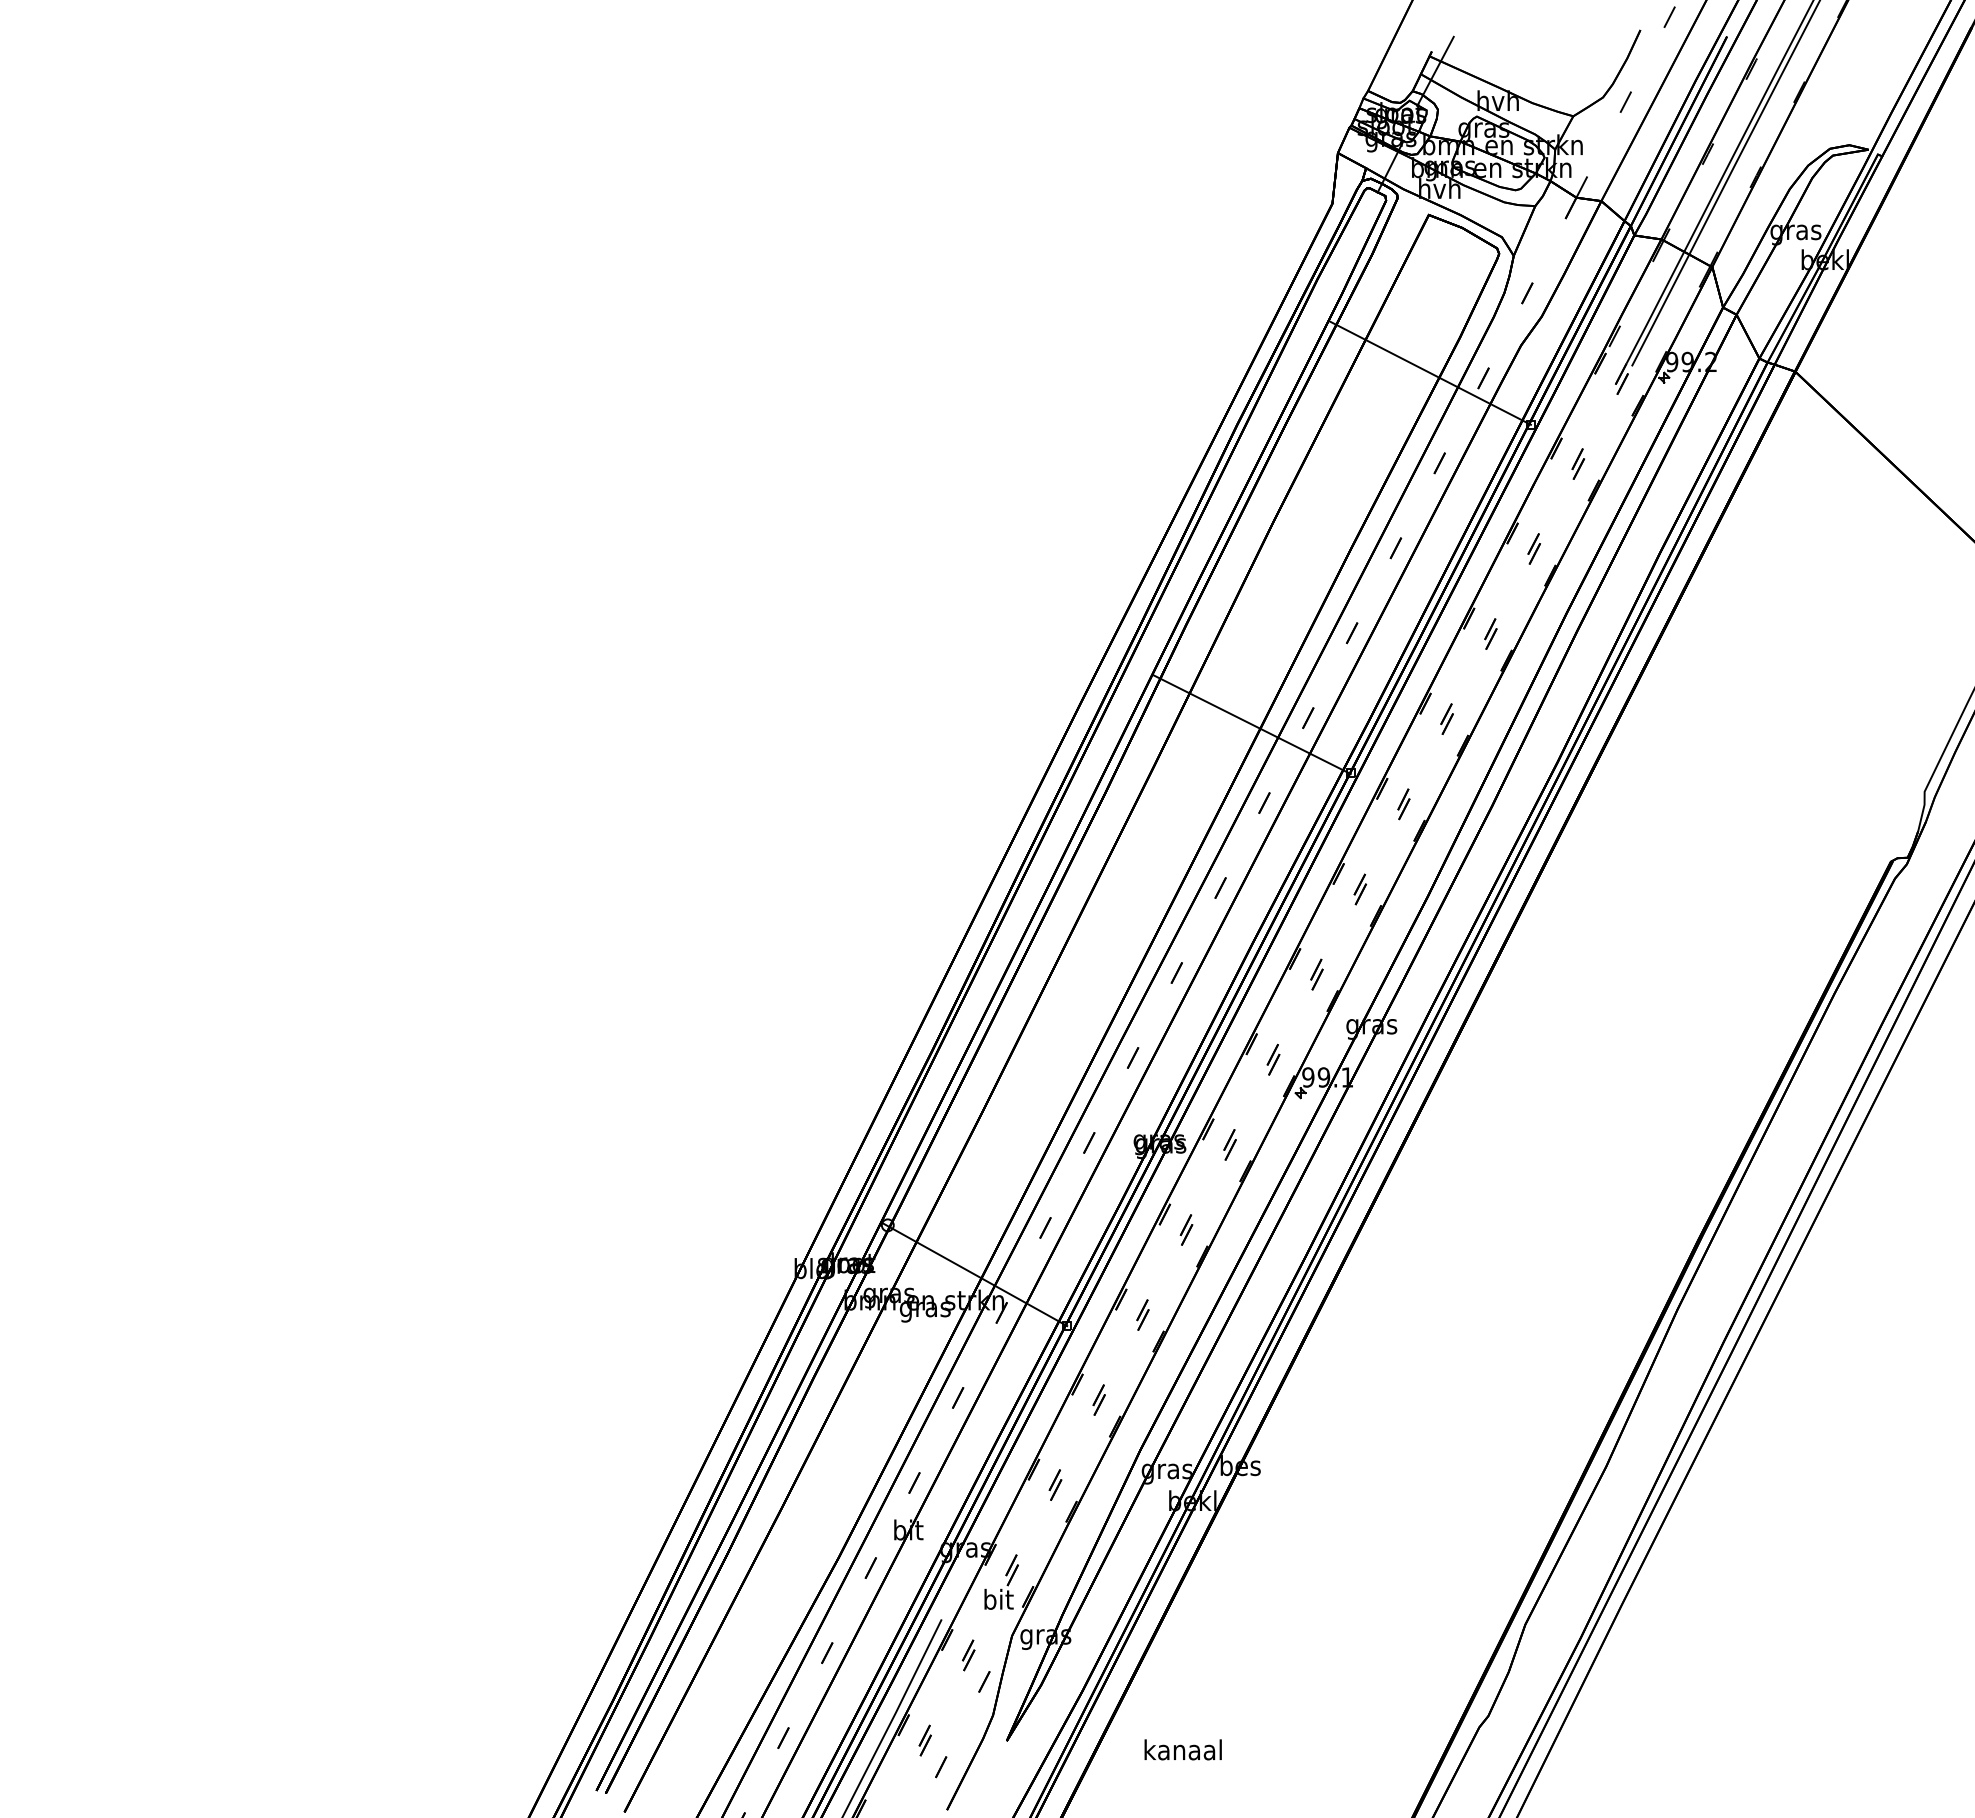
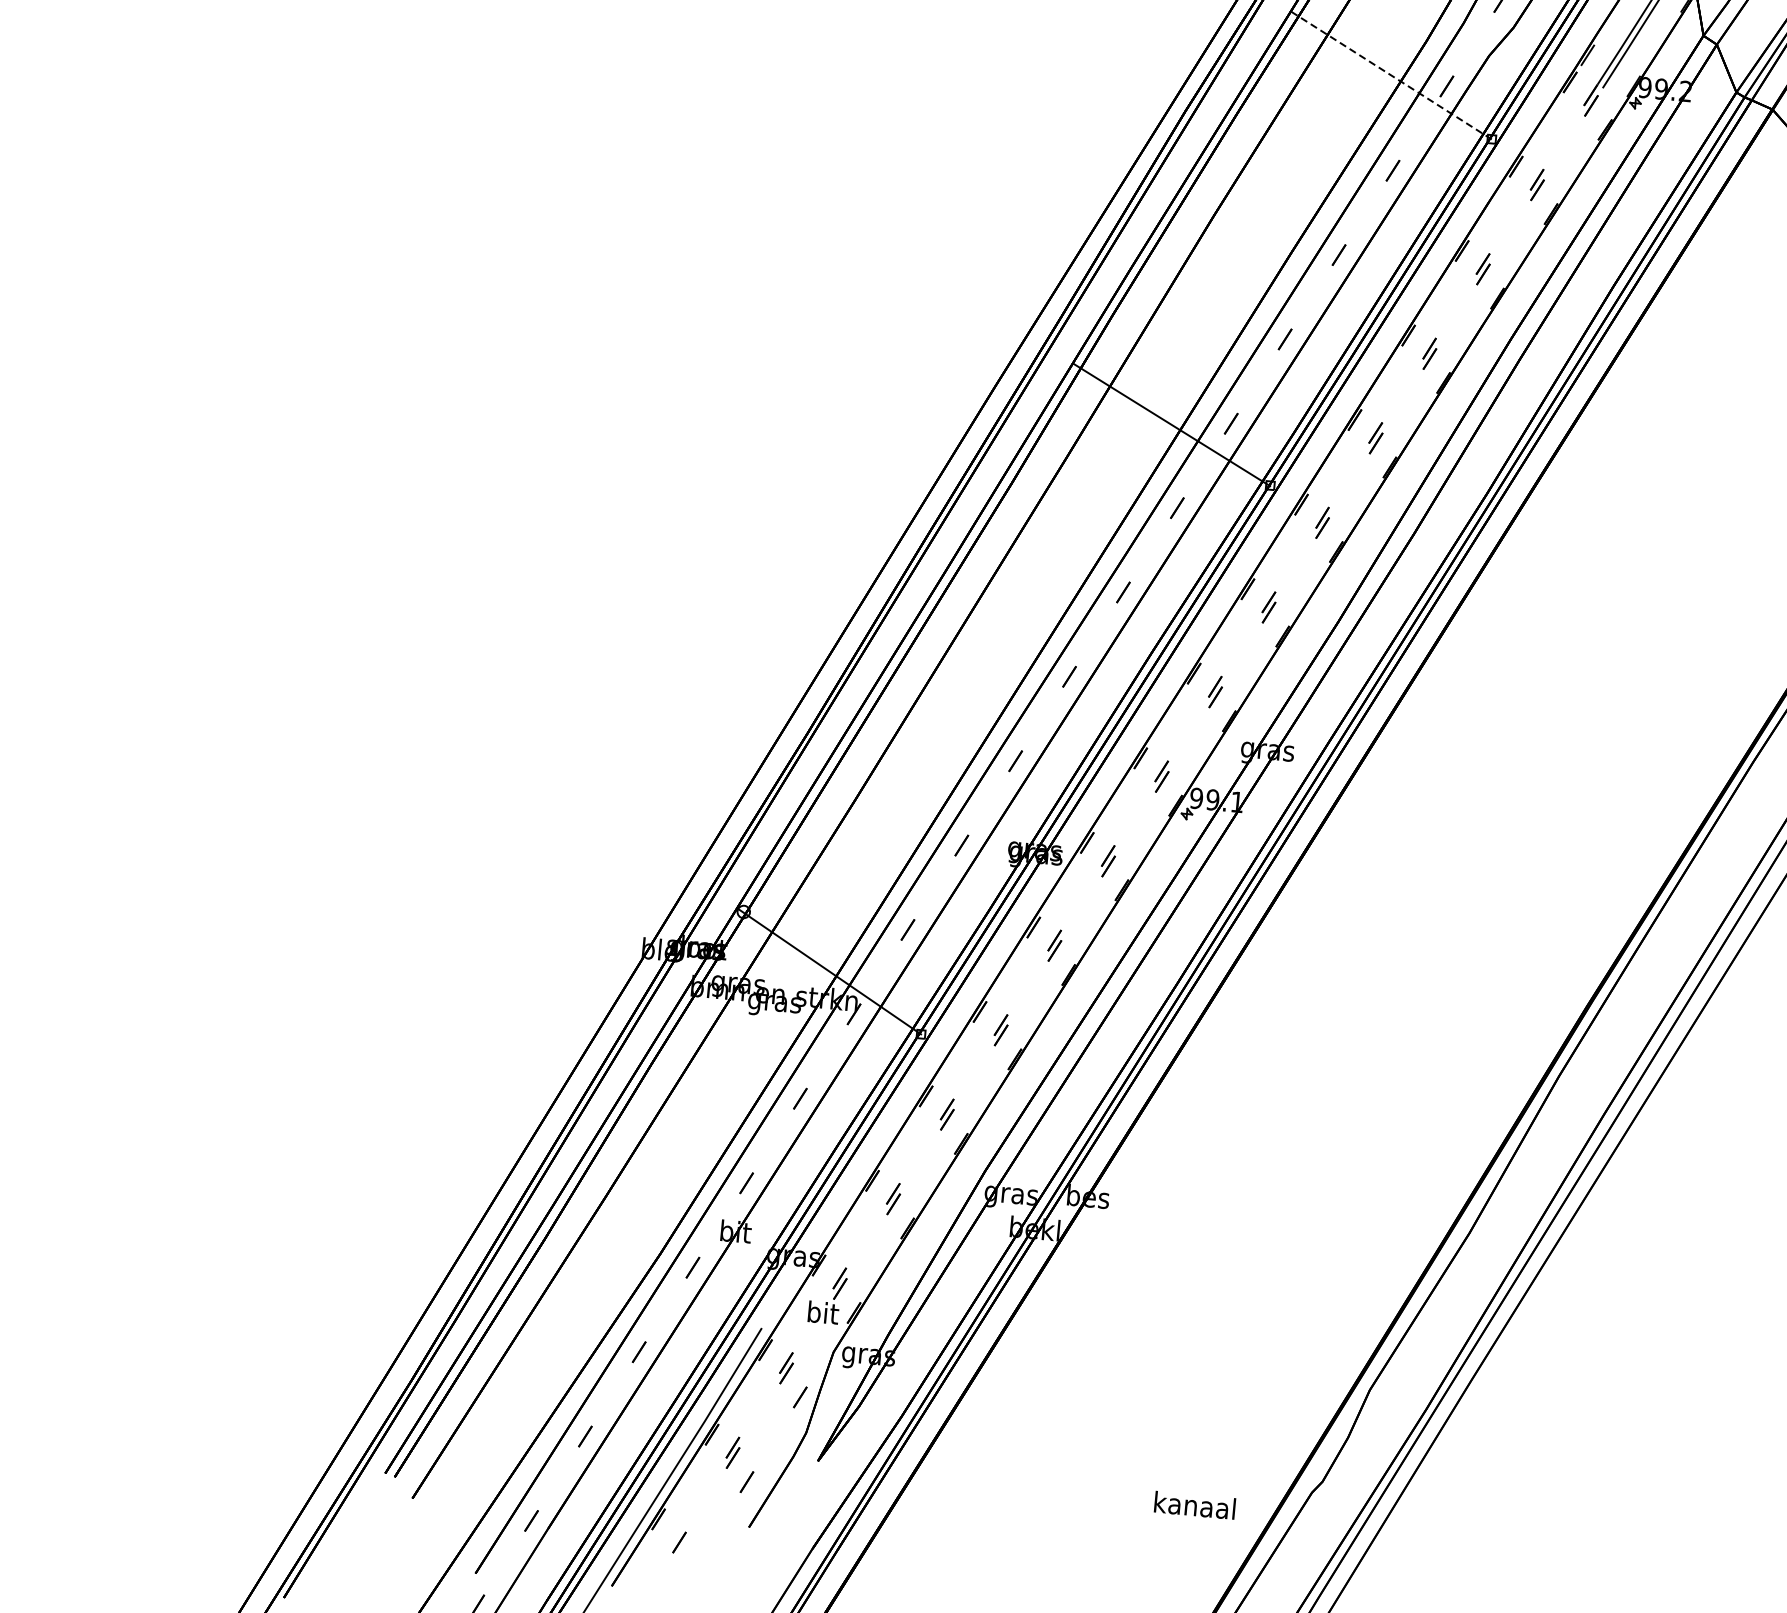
line: (1430, 372) -> (1392, 75), solid -> dashed
text: (1182, 1749) -> (1194, 1505), moved

